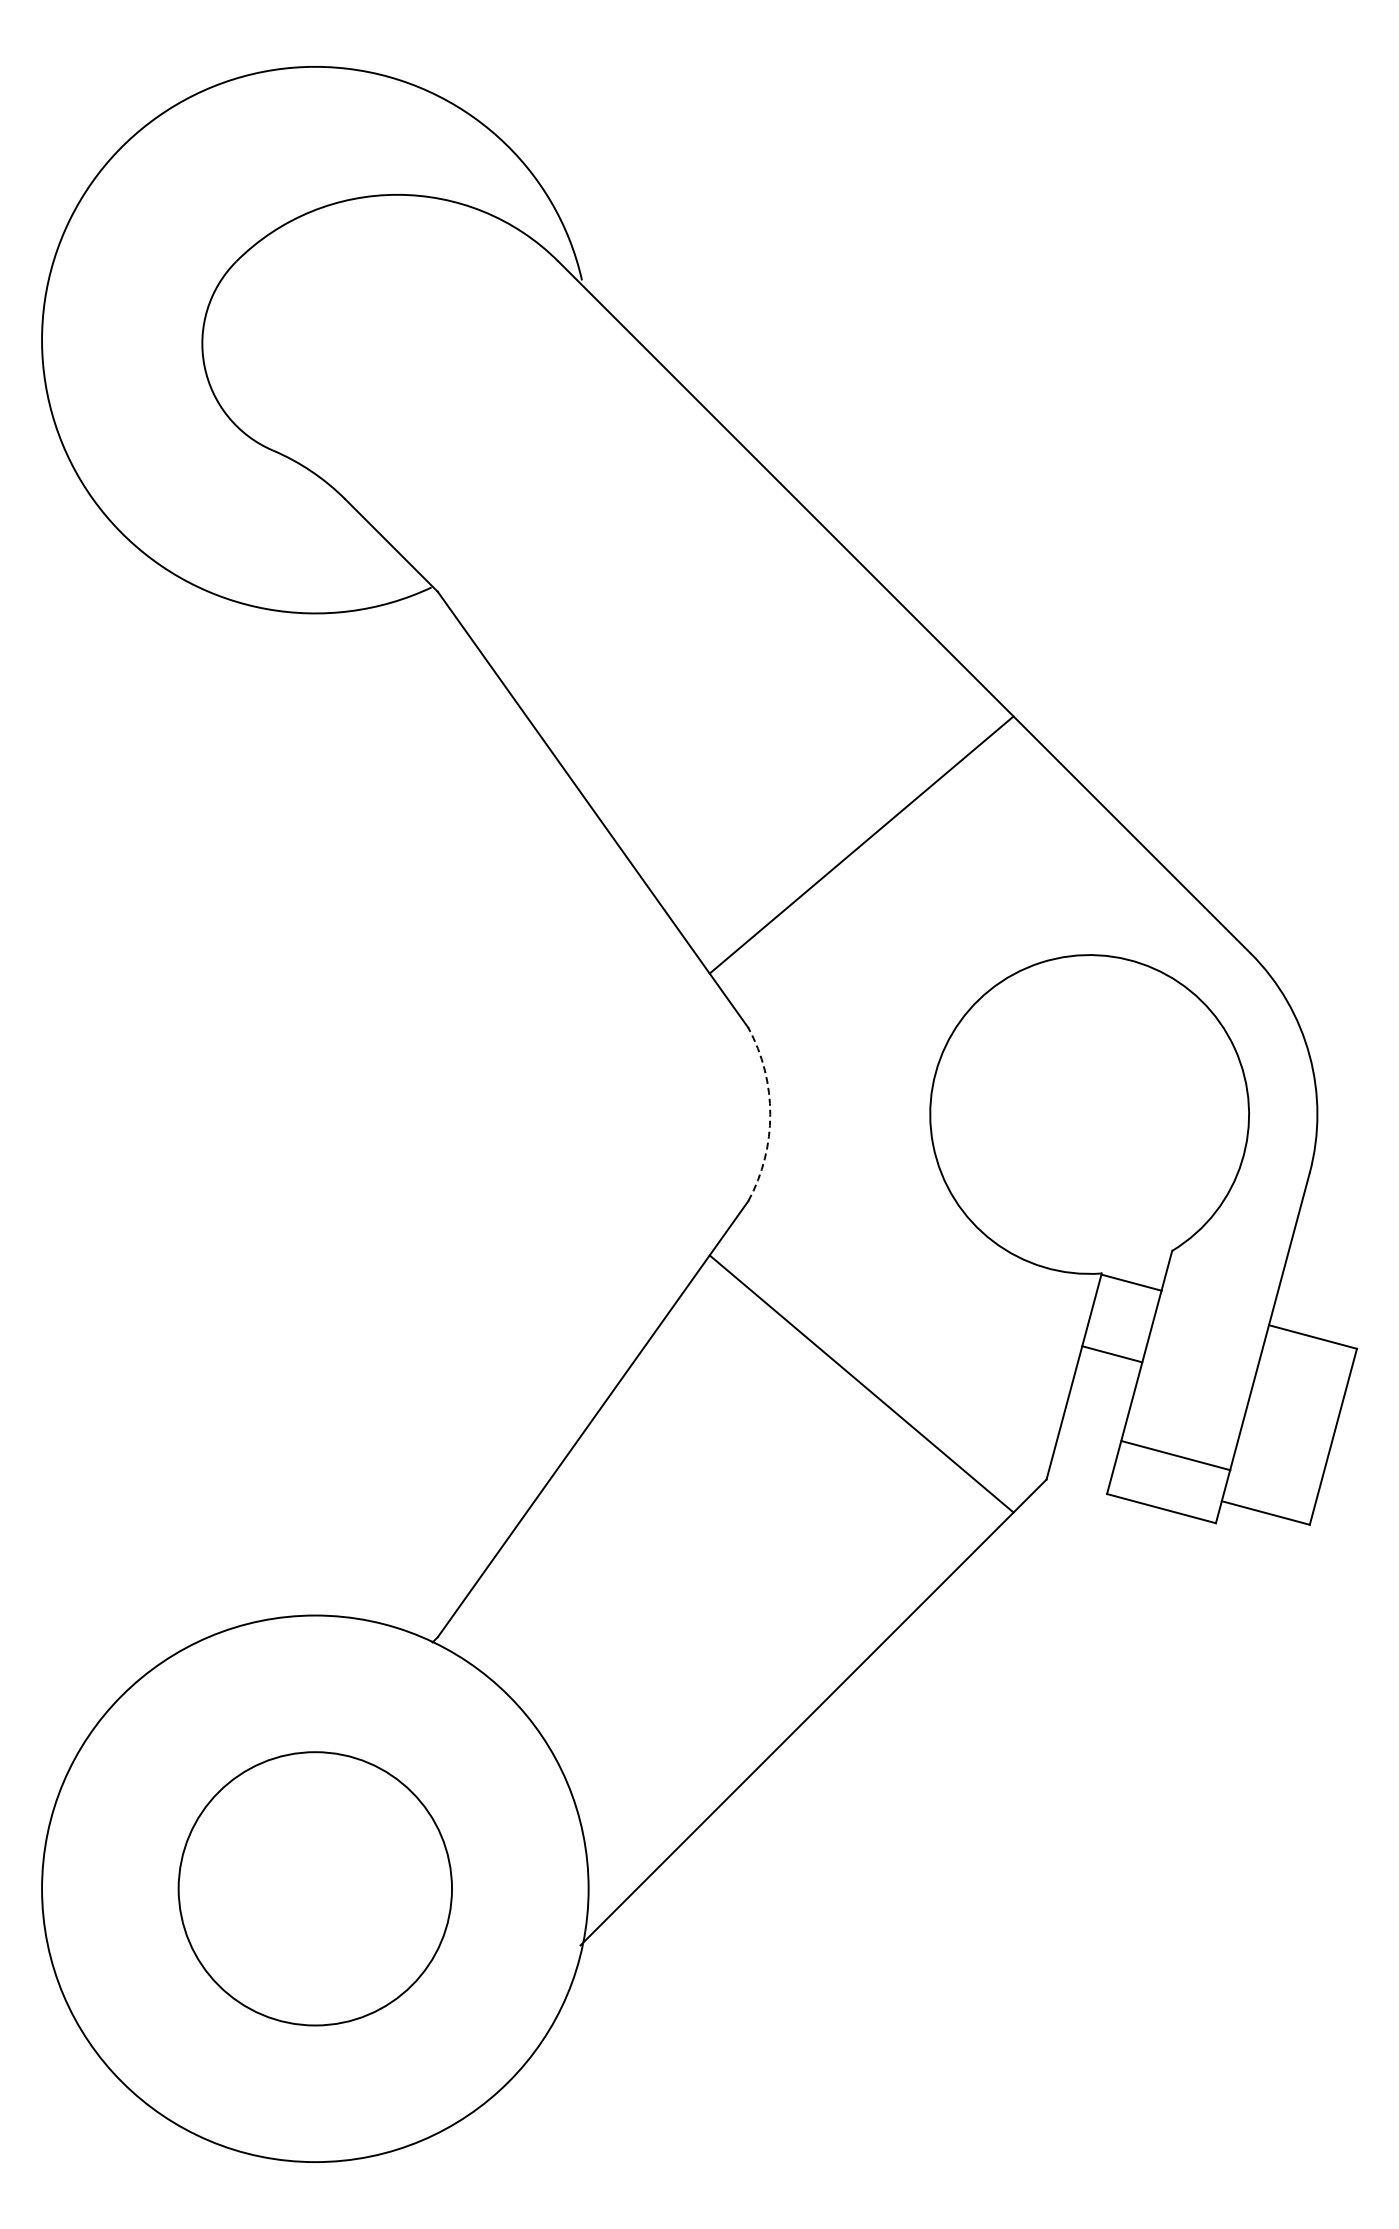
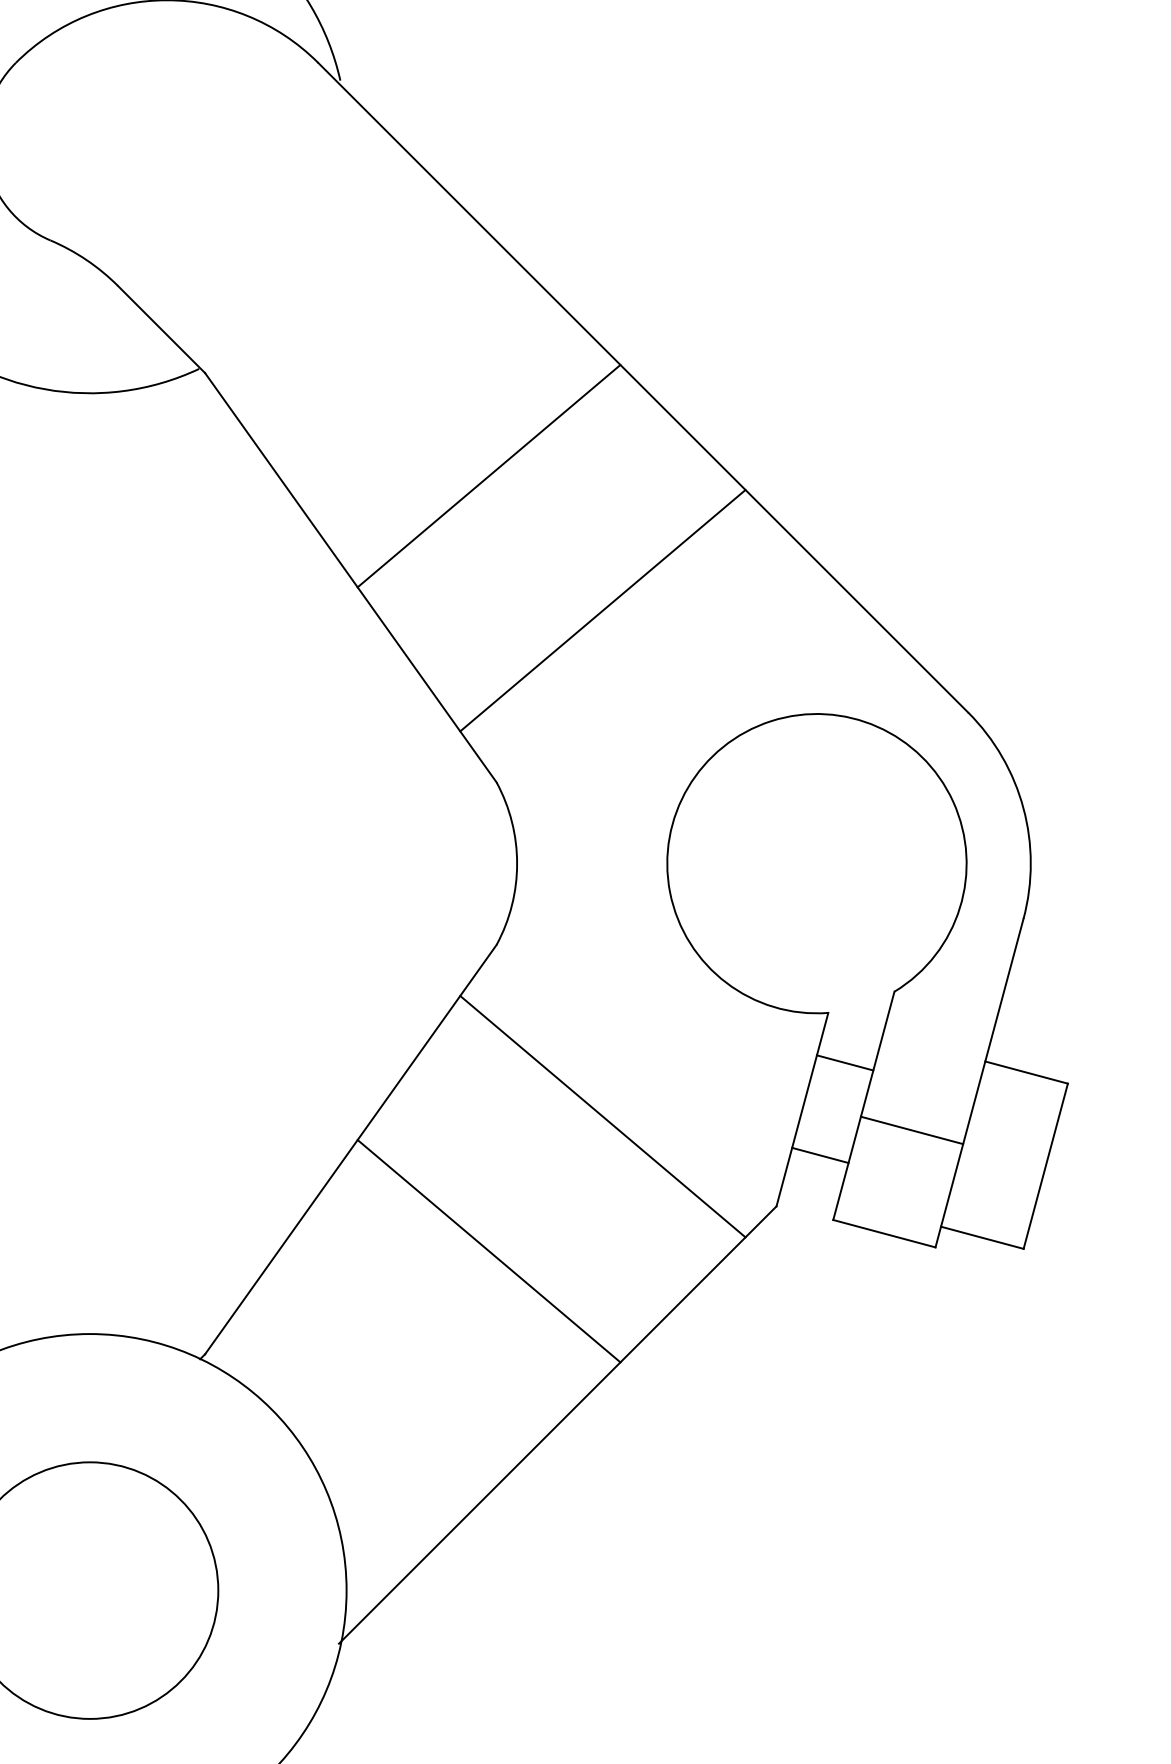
line: (740, 701) -> (489, 475), added
arc: (770, 1114) -> (517, 863), dashed -> solid
line: (1131, 1282) -> (844, 1062), moved
line: (1112, 1354) -> (820, 1155), moved
line: (1175, 1455) -> (911, 1130), moved
line: (740, 1526) -> (489, 1250), added

